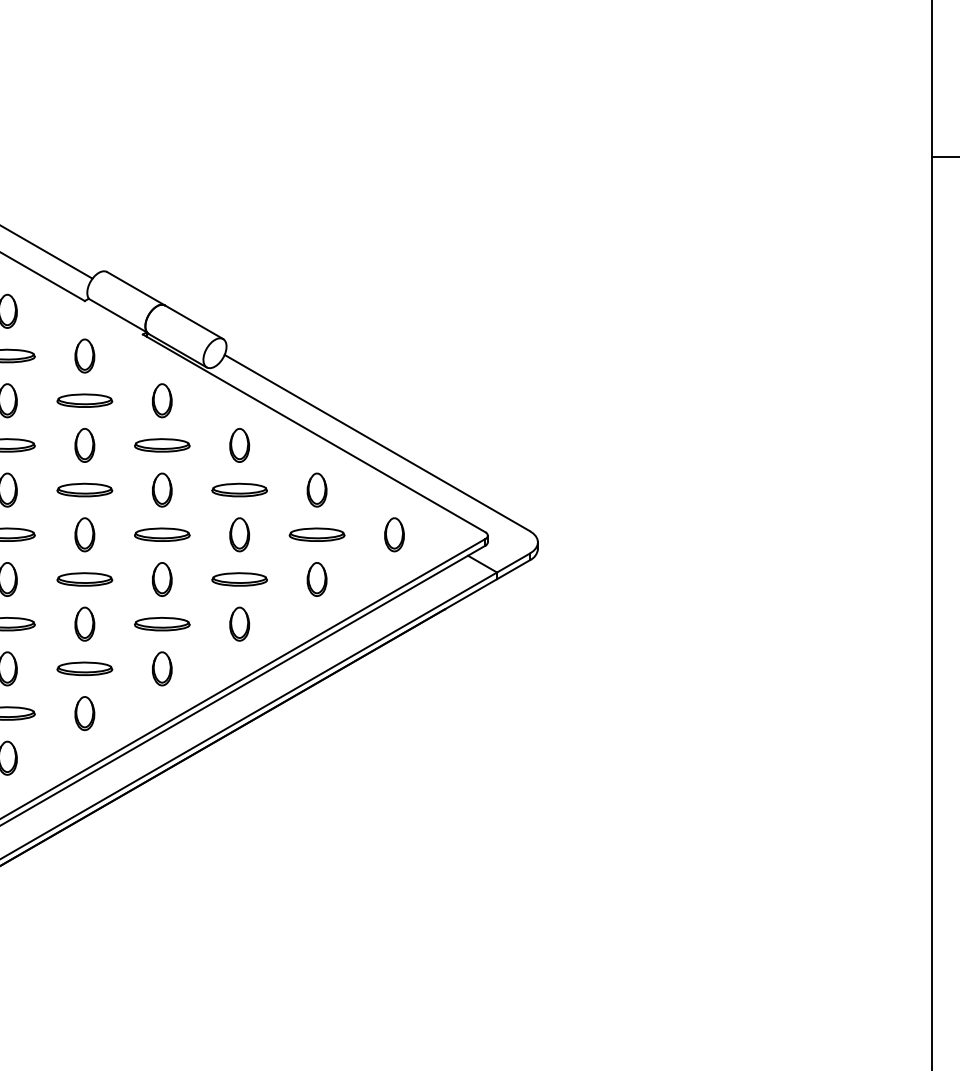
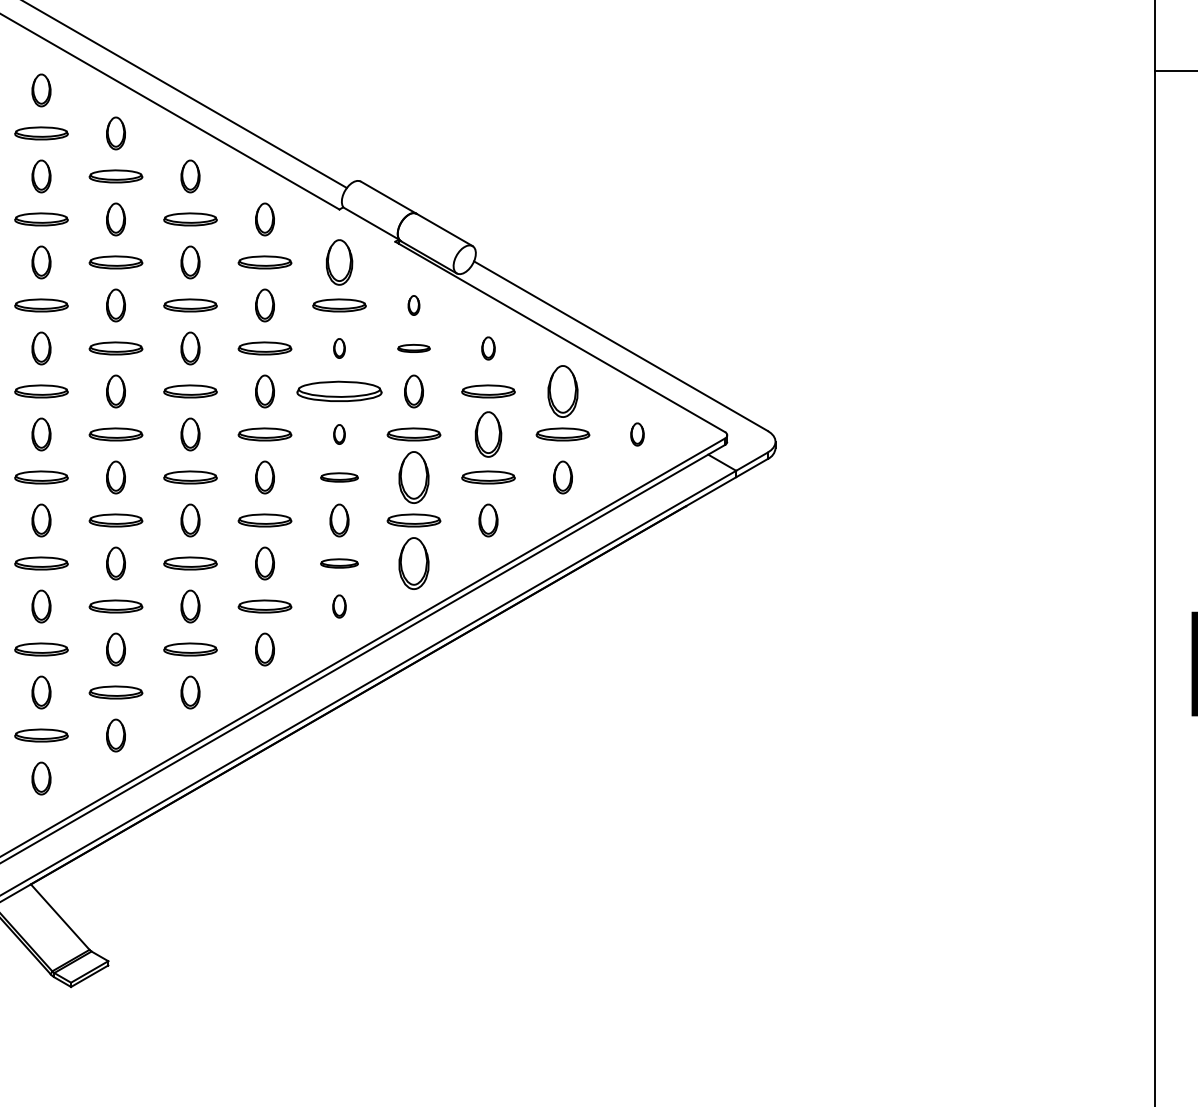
part: (84, 356) -> (339, 262), size x1.4
part: (161, 400) -> (413, 305), size x0.6
part: (84, 445) -> (339, 348), size x0.6
part: (161, 445) -> (413, 348), size x0.6
part: (239, 445) -> (488, 348), size x0.7
part: (84, 490) -> (339, 391), size x1.6
part: (316, 490) -> (562, 391), size x1.6
part: (84, 534) -> (339, 434), size x0.6
part: (239, 534) -> (488, 434), size x1.4
part: (394, 534) -> (637, 434), size x0.7
part: (84, 579) -> (339, 477), size x0.7
part: (161, 579) -> (413, 477), size x1.6
part: (84, 668) -> (339, 563), size x0.7
part: (161, 668) -> (413, 563), size x1.6
part: (84, 713) -> (339, 606), size x0.7

